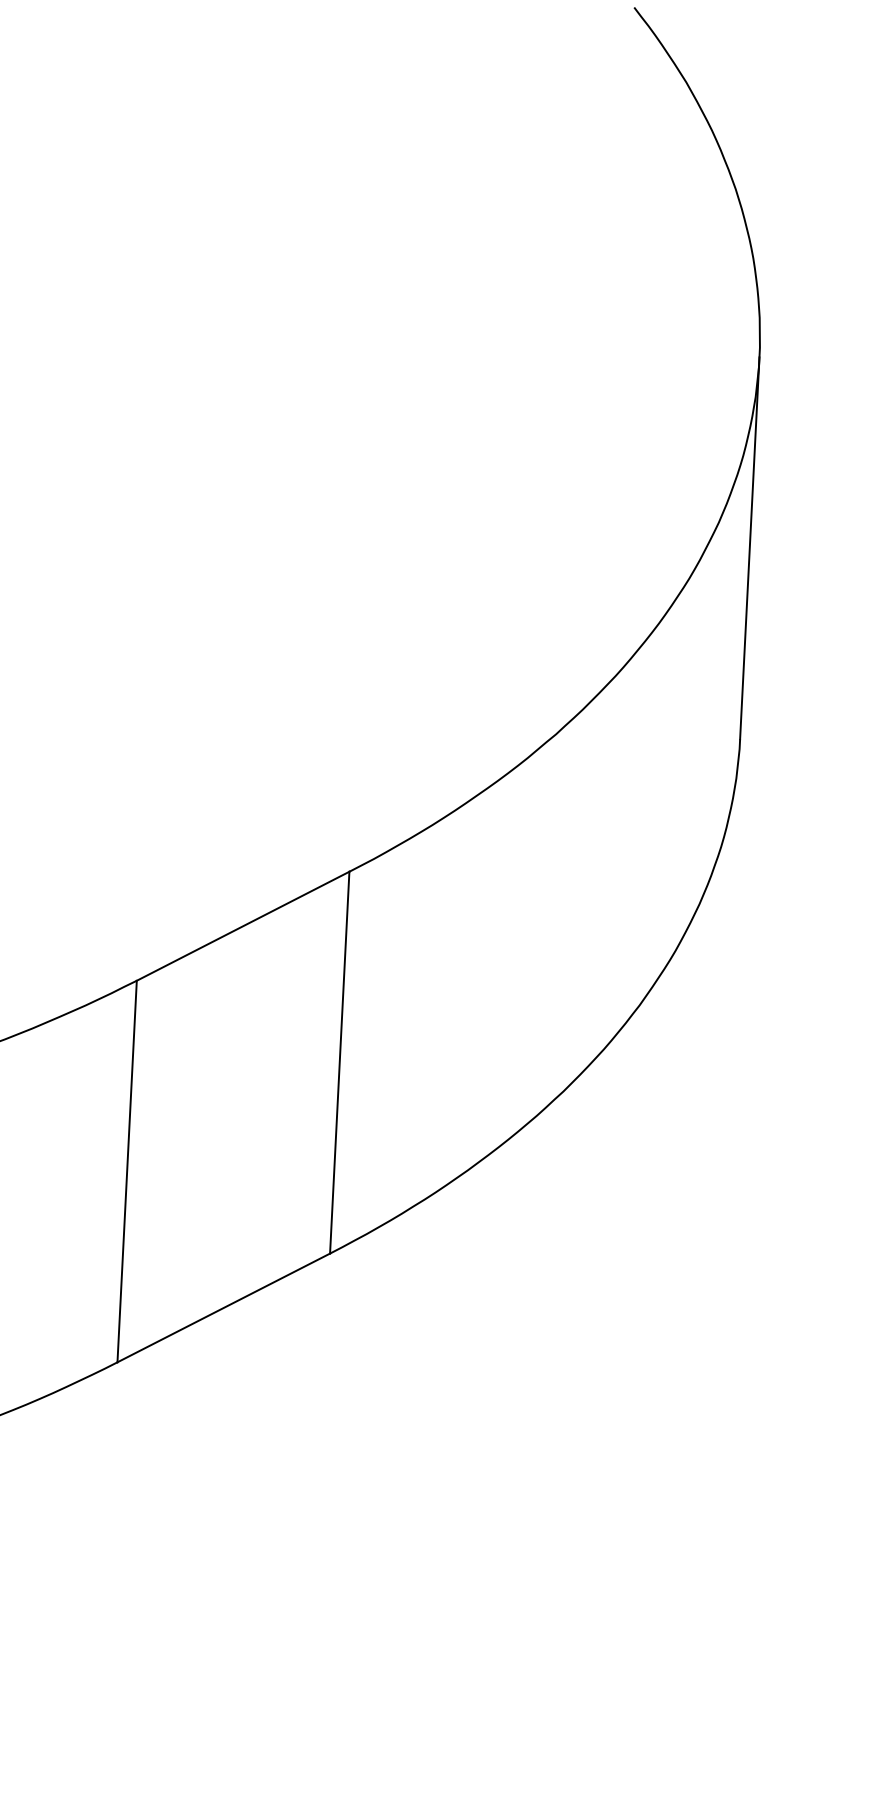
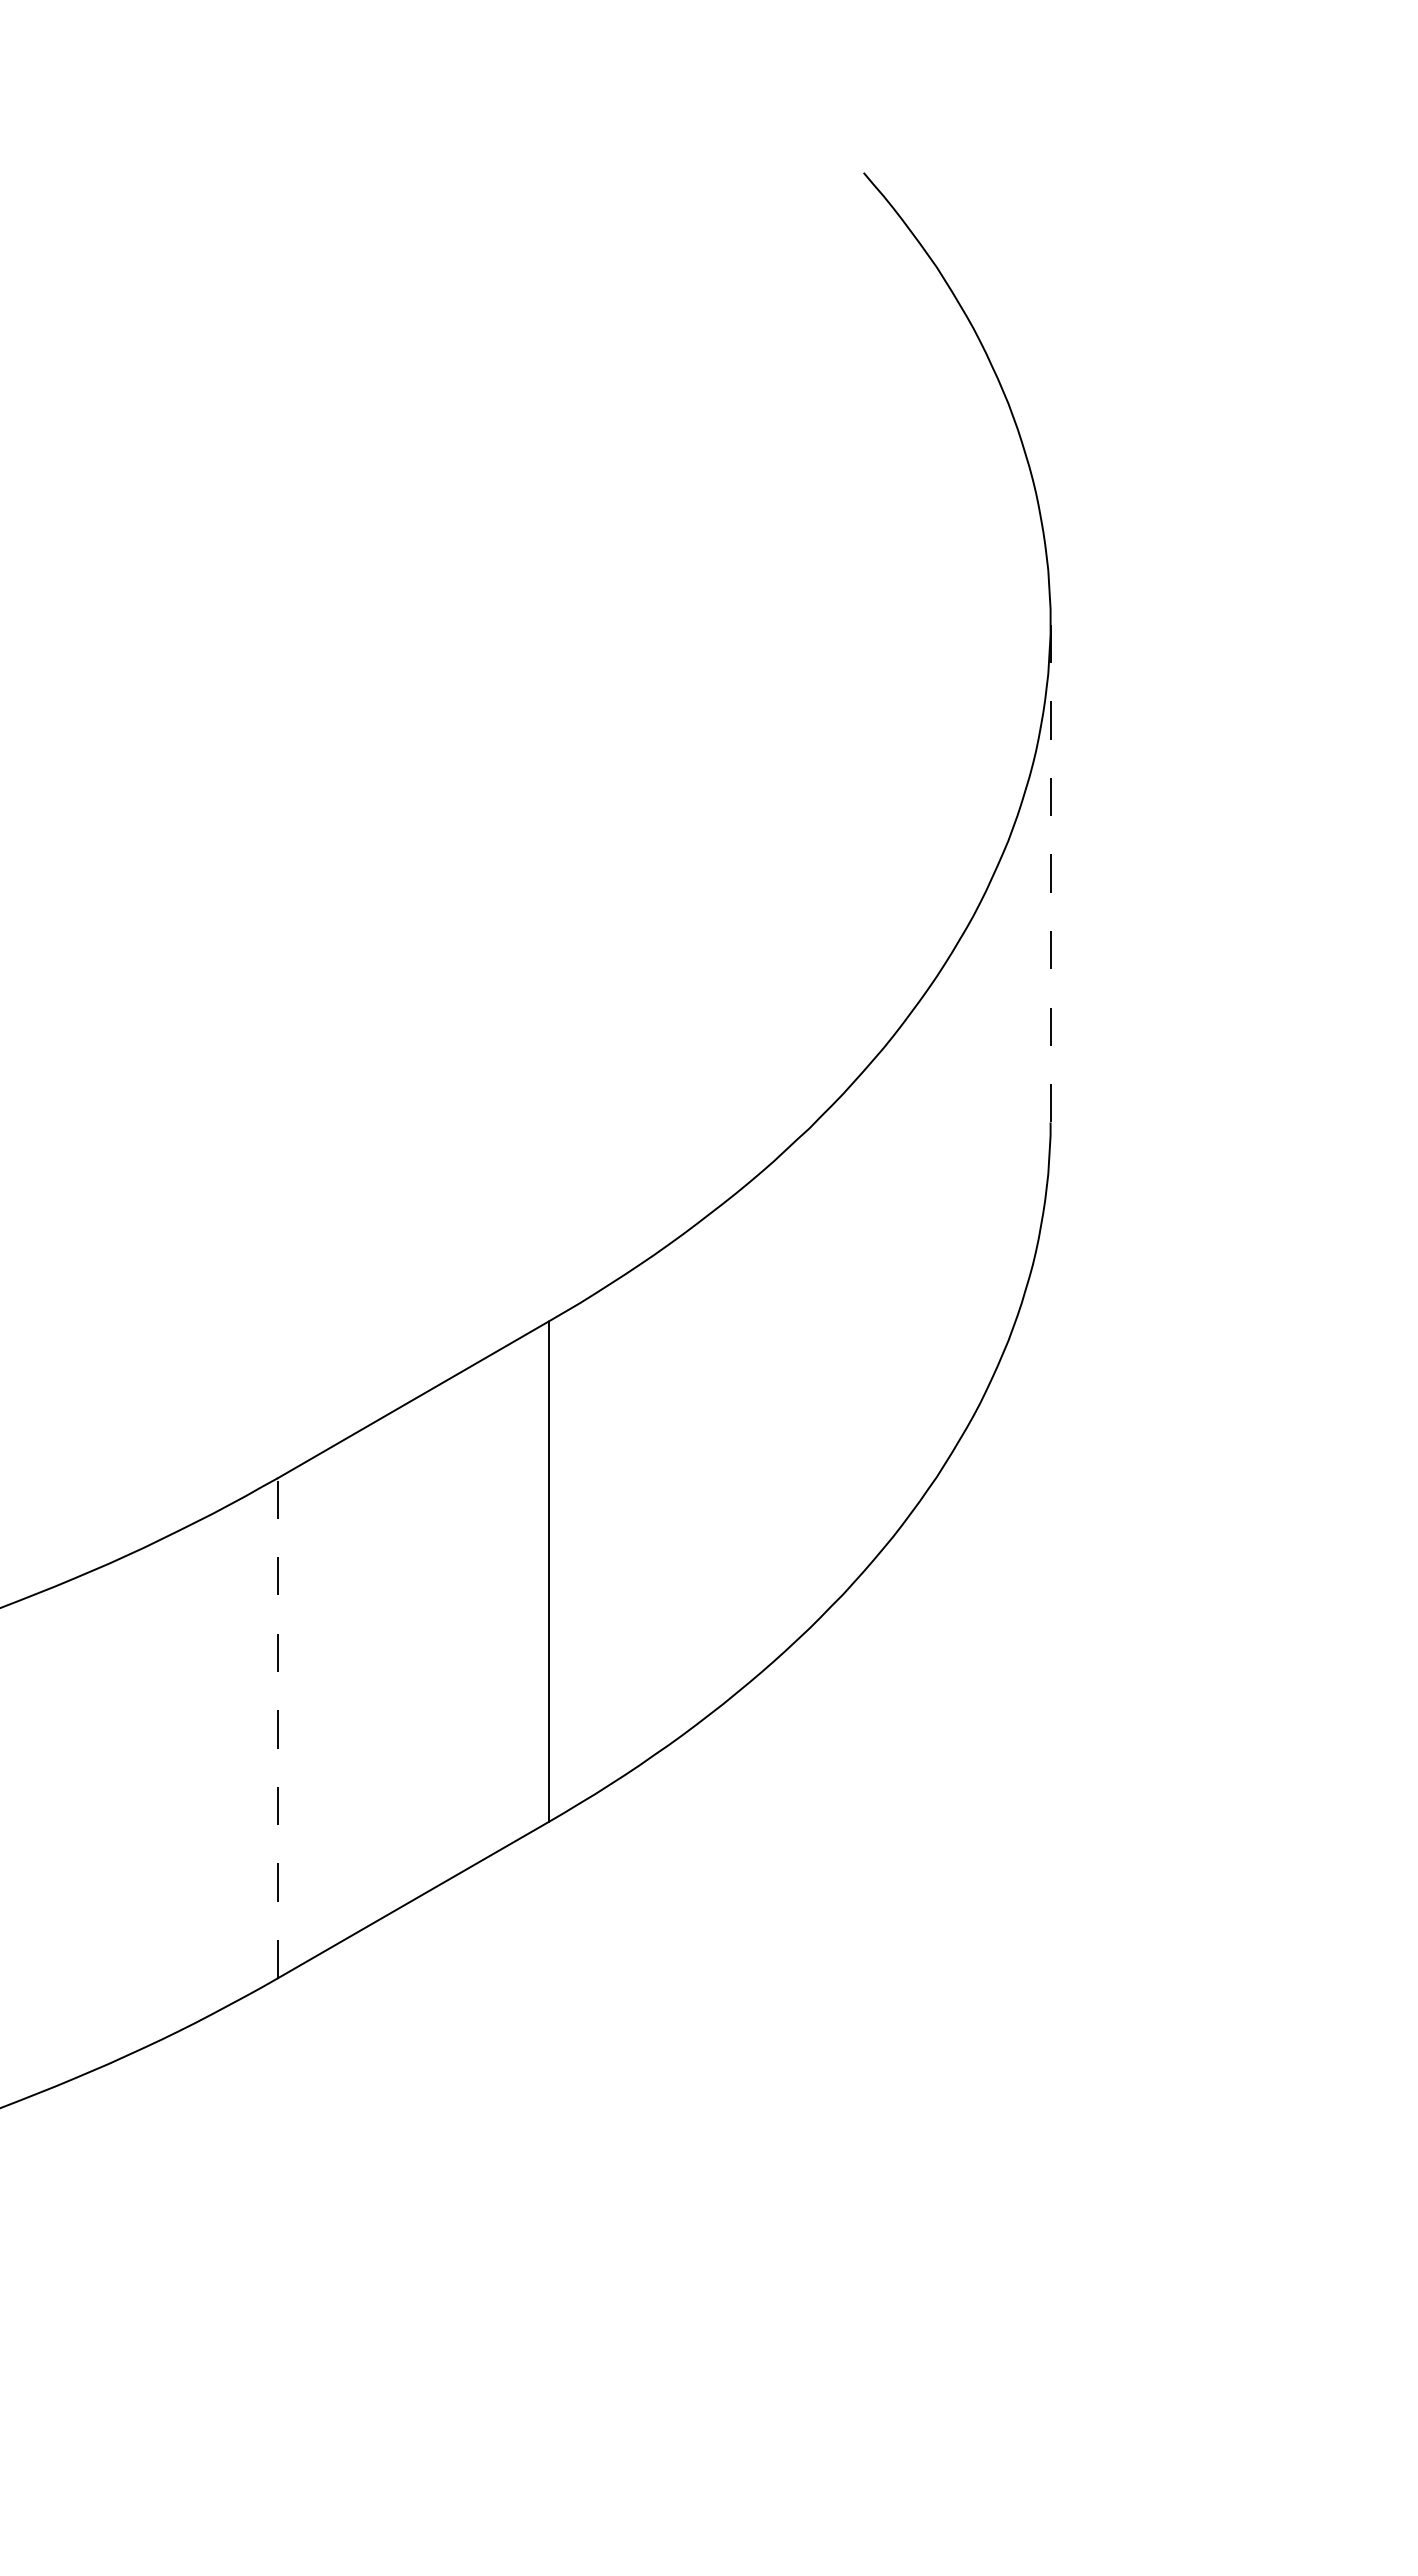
line: (749, 547) -> (1050, 871), solid -> dashed
line: (126, 1170) -> (277, 1727), solid -> dashed

